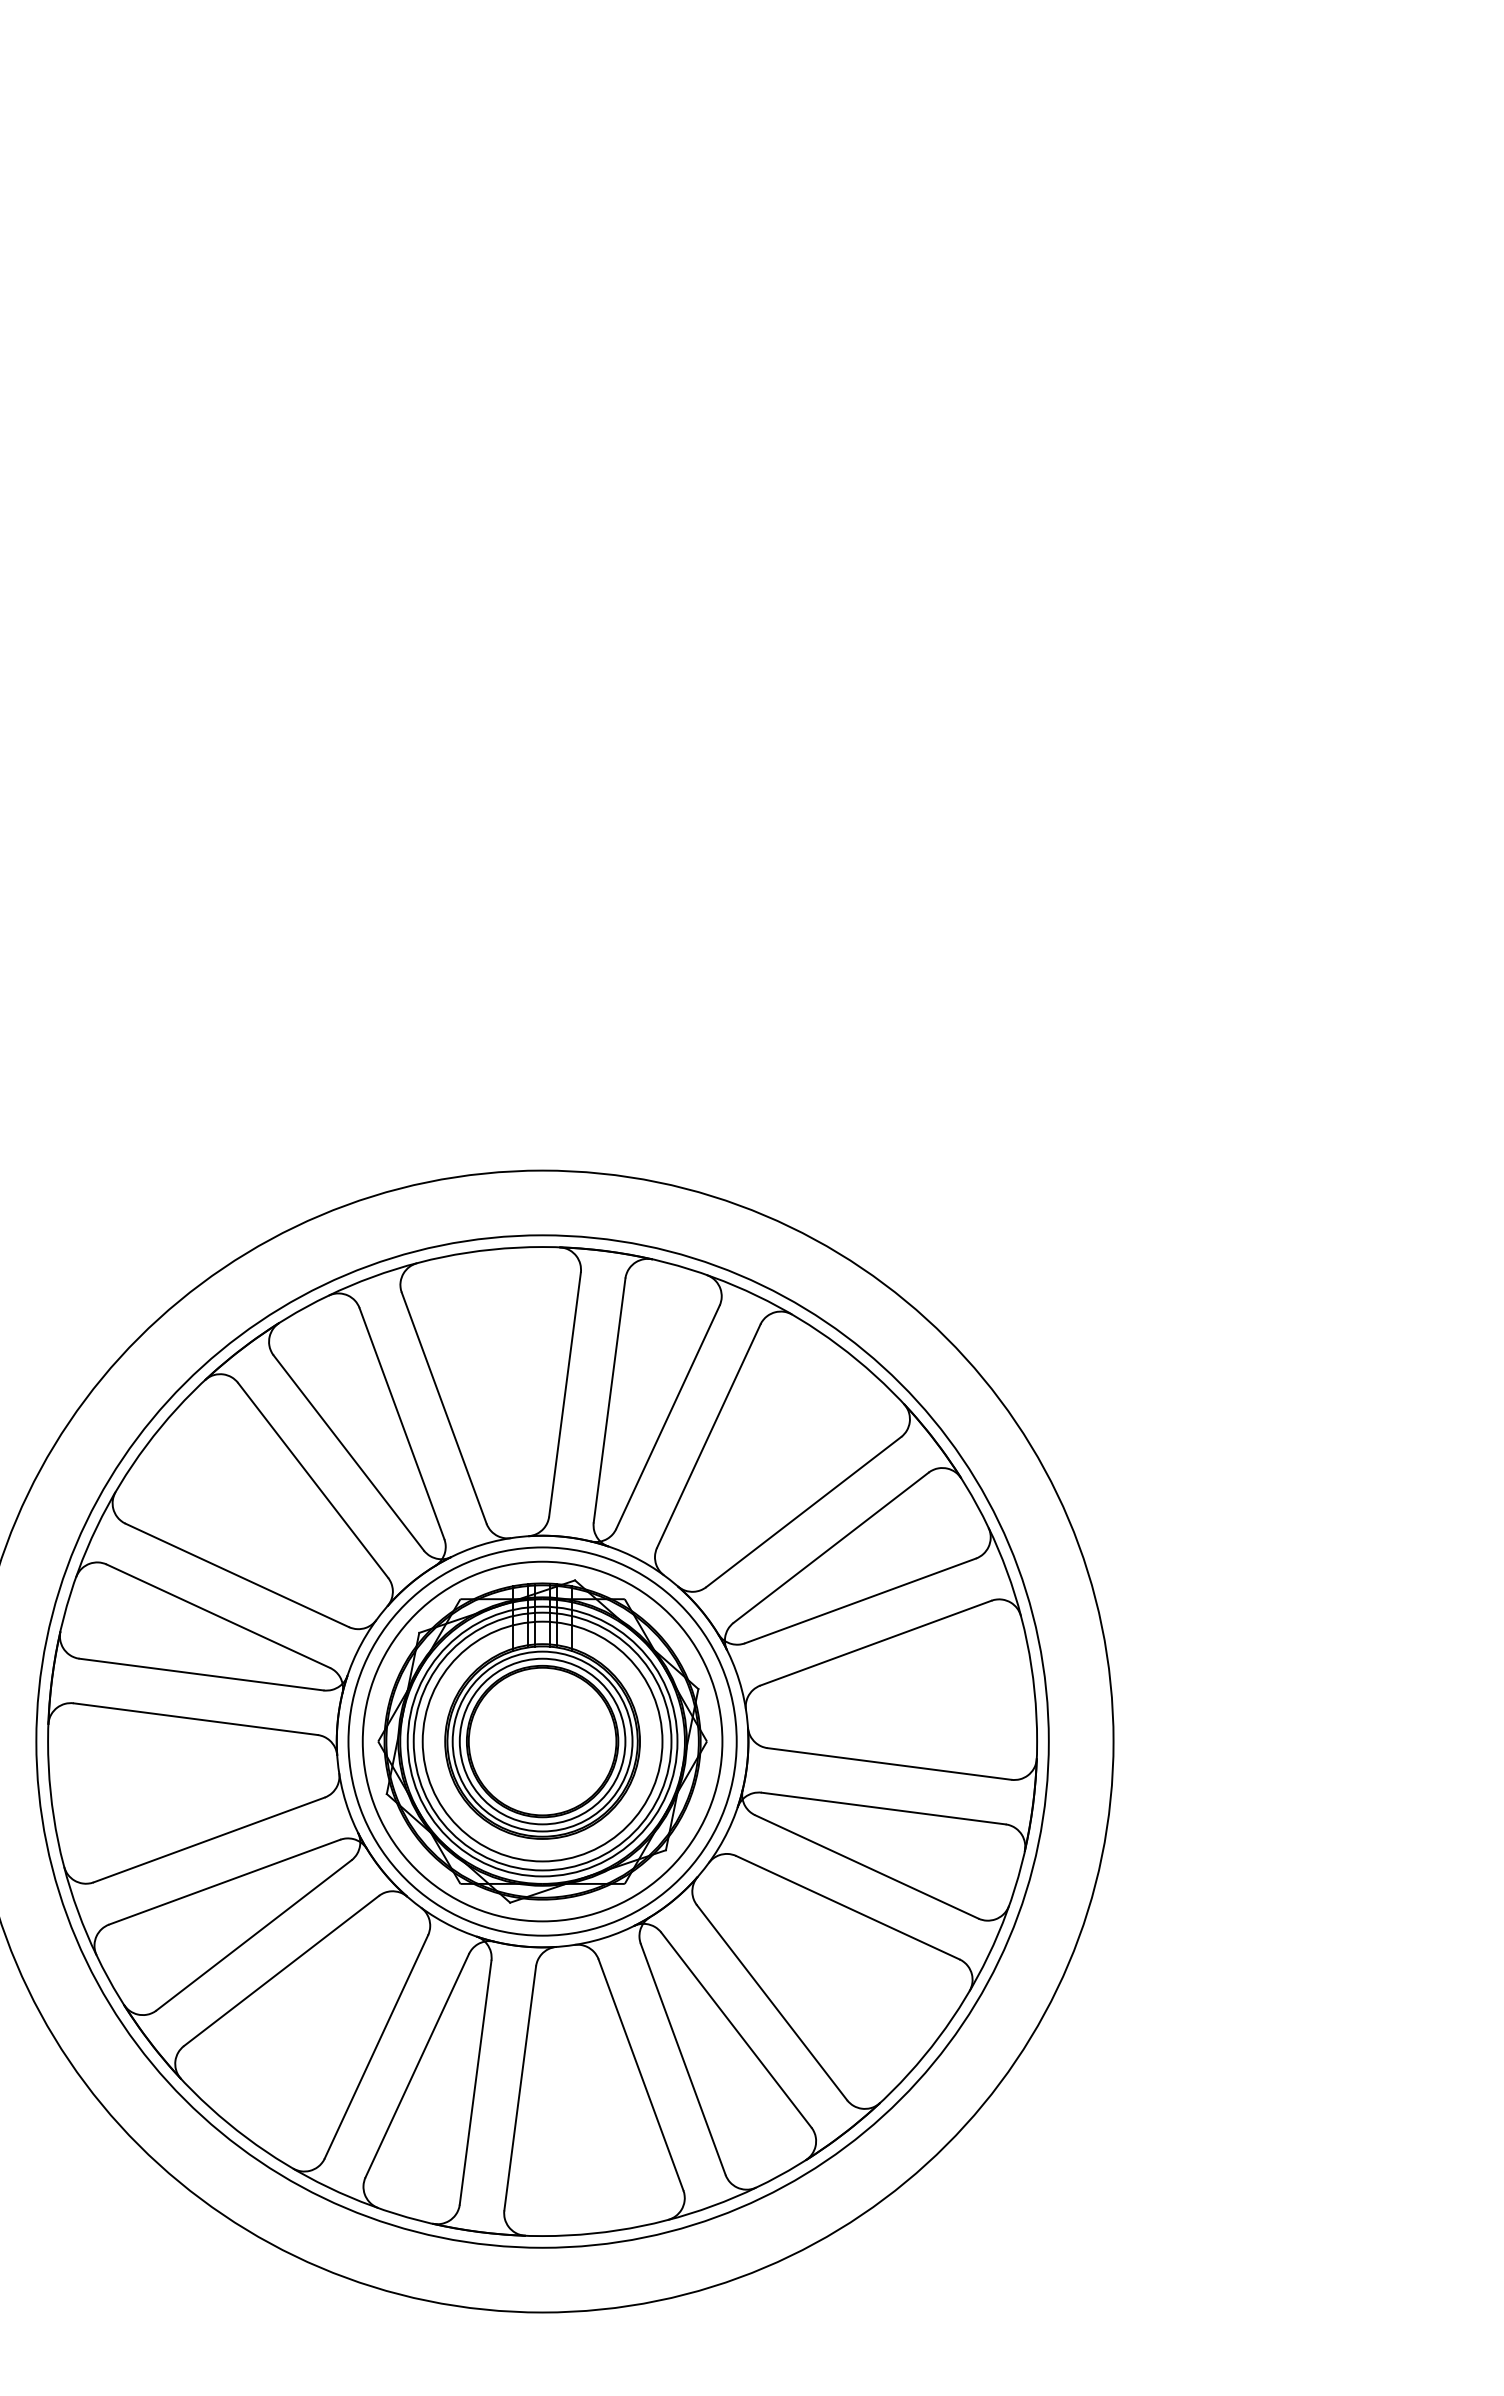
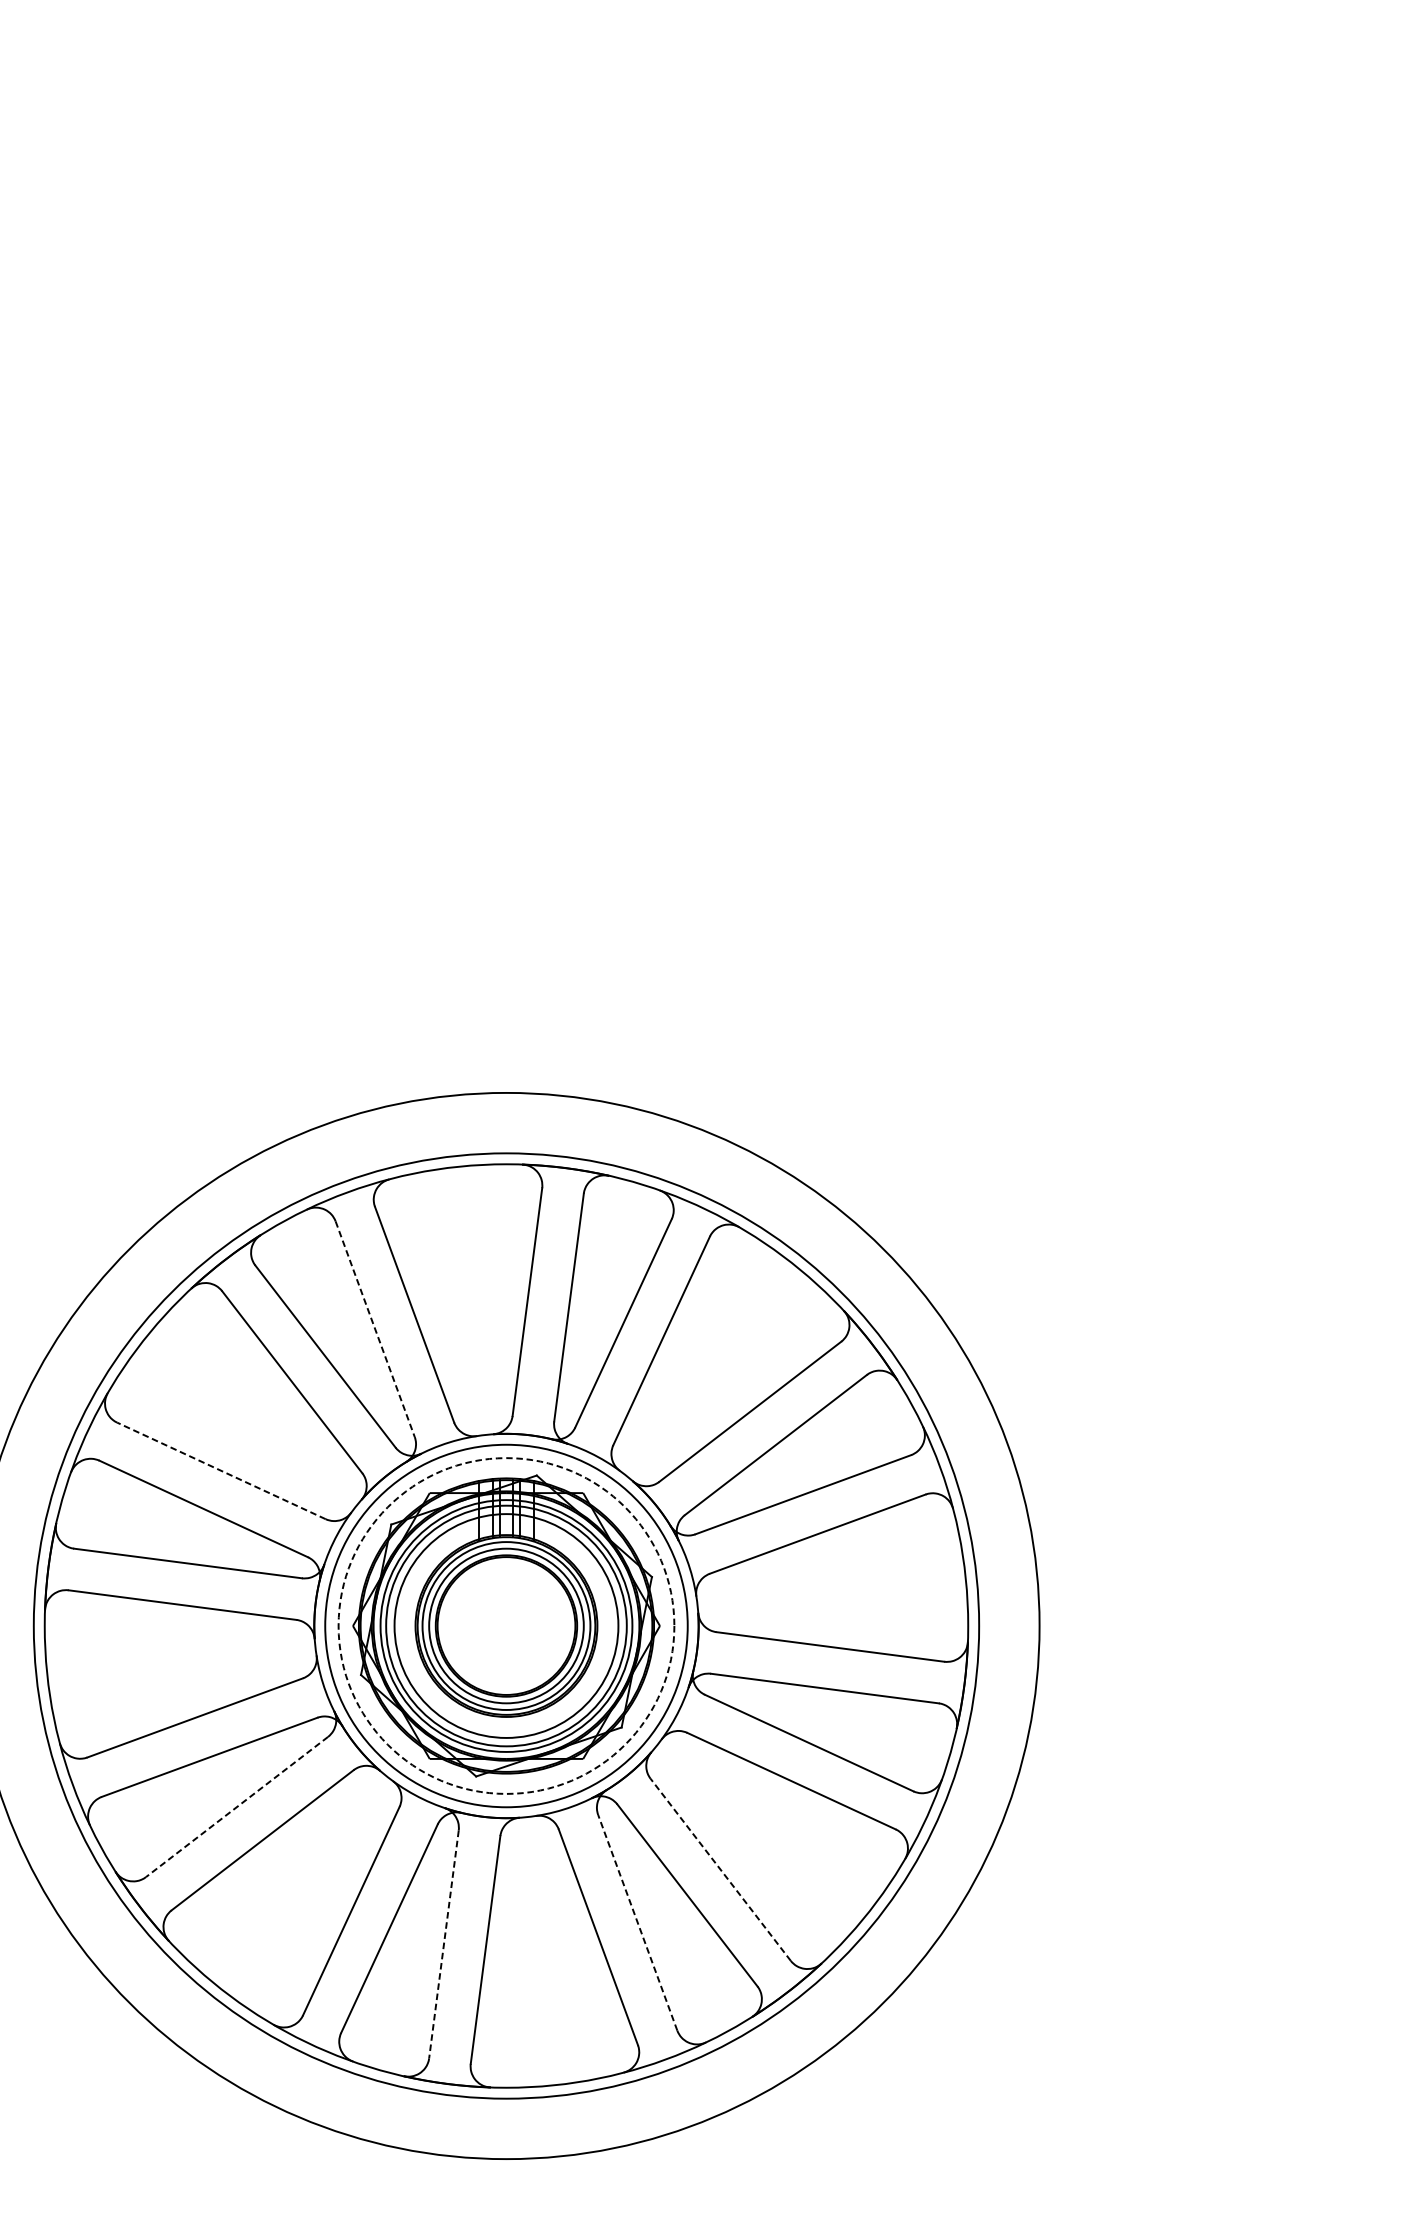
line: (402, 1424) -> (375, 1329), solid -> dashed
line: (236, 1575) -> (220, 1470), solid -> dashed
circle: (542, 1741) -> (506, 1625), solid -> dashed
line: (253, 1935) -> (236, 1807), solid -> dashed
line: (771, 2002) -> (720, 1869), solid -> dashed
line: (683, 2058) -> (638, 1921), solid -> dashed
line: (475, 2083) -> (443, 1945), solid -> dashed

